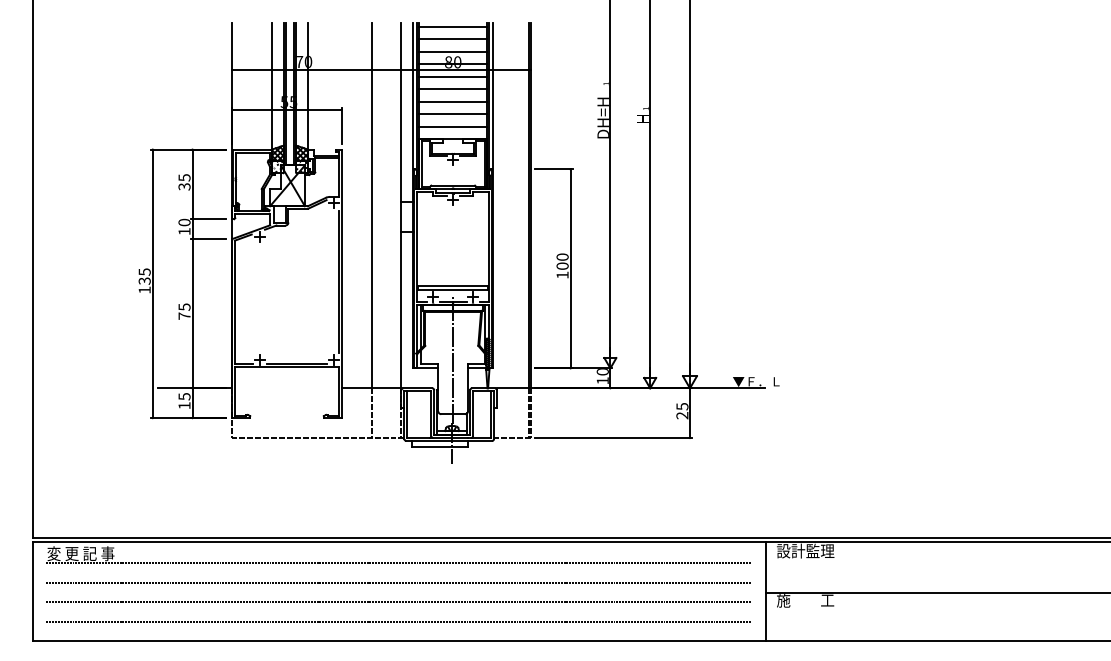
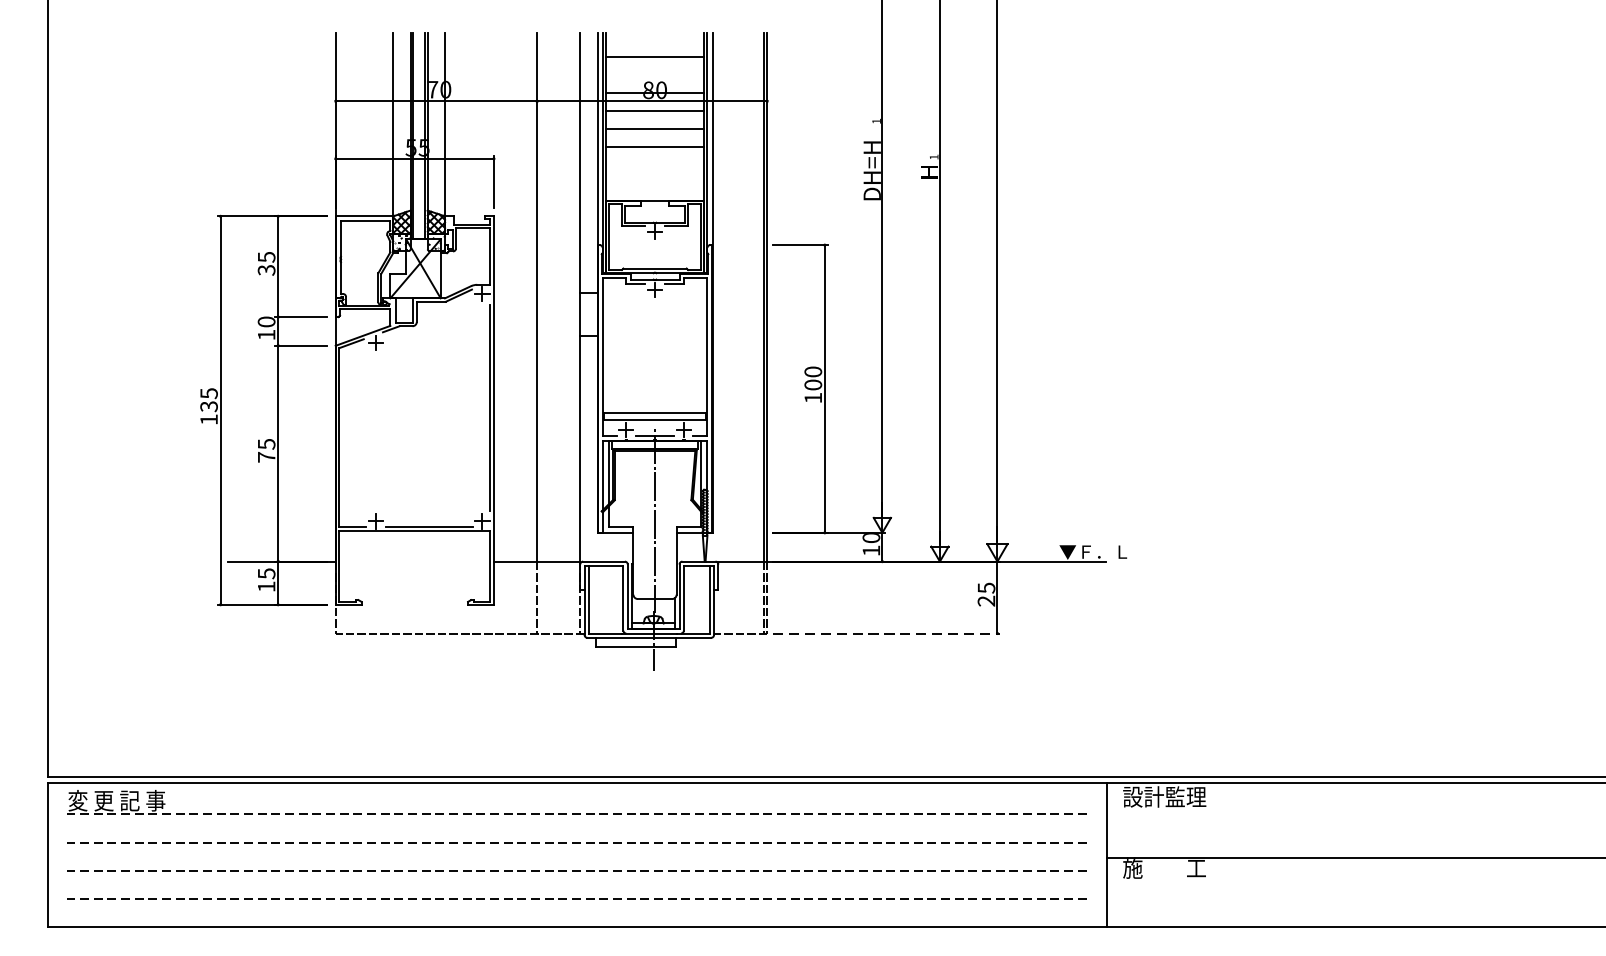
line: (453, 26) -> (655, 38), removed
line: (453, 51) -> (655, 74), removed
line: (453, 114) -> (655, 165), removed
line: (453, 126) -> (655, 183), removed
line: (613, 438) -> (886, 634), solid -> dashed

